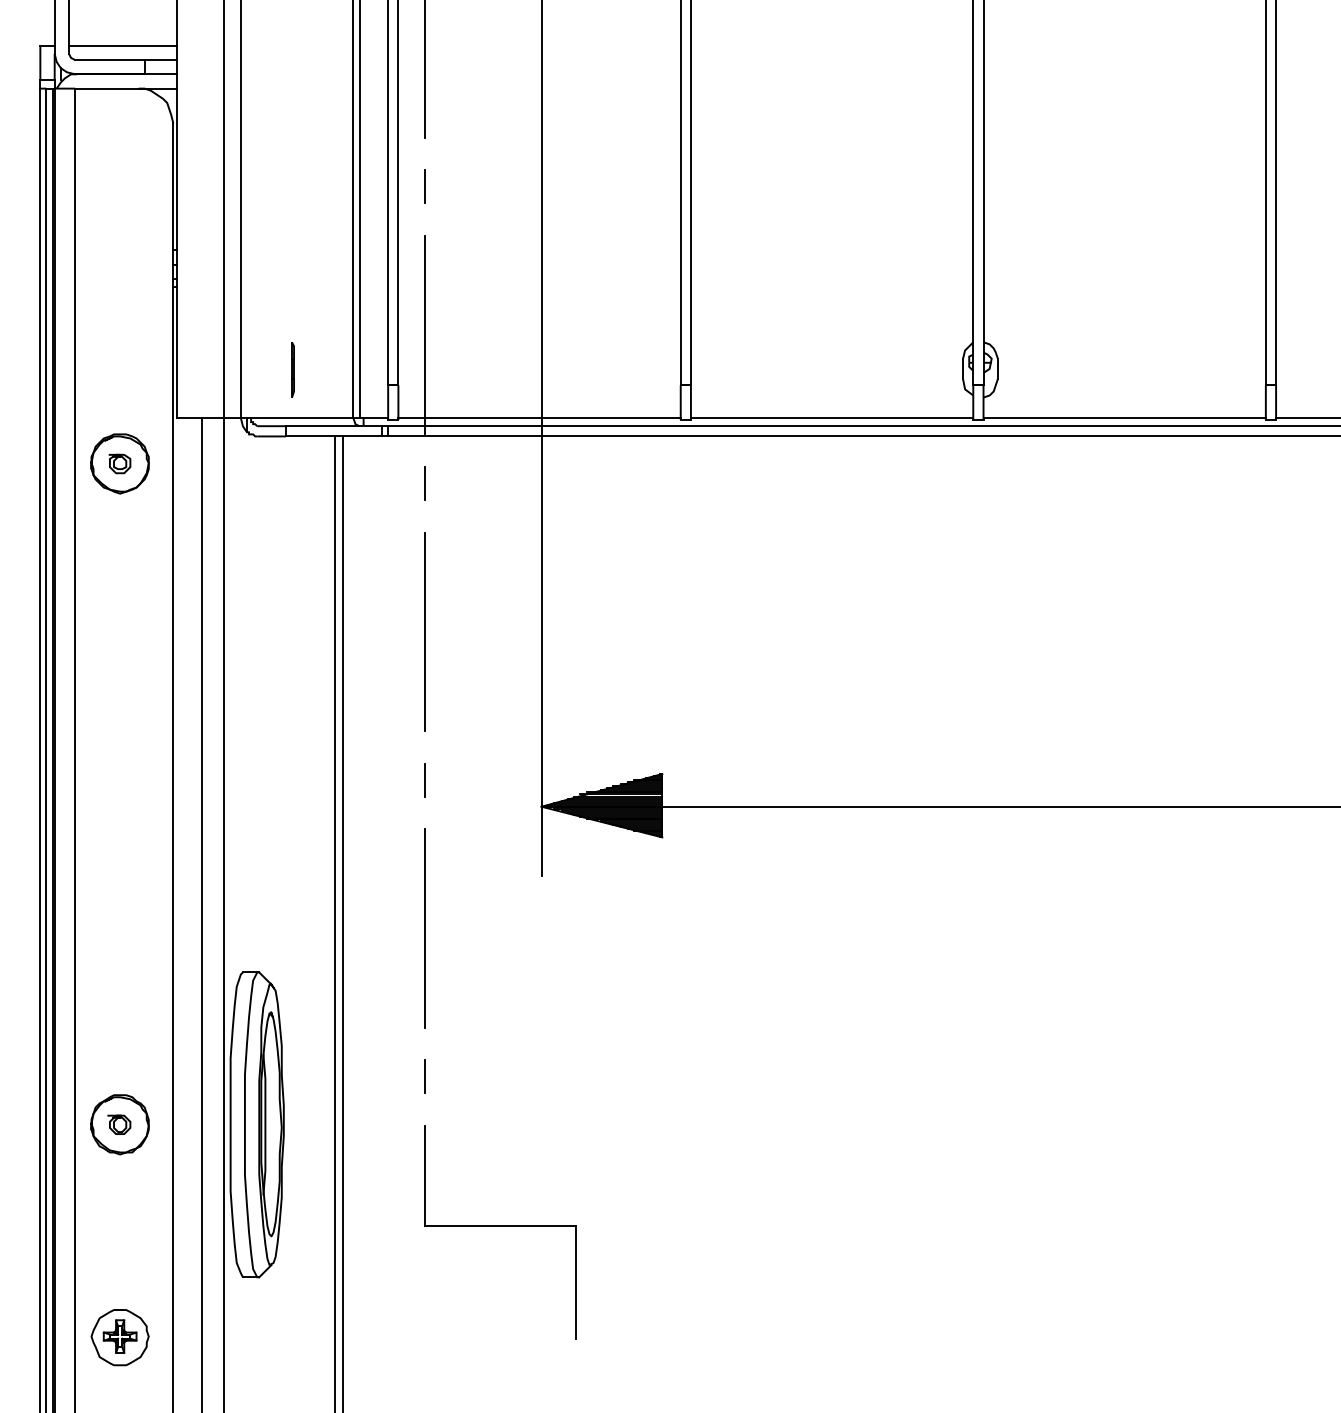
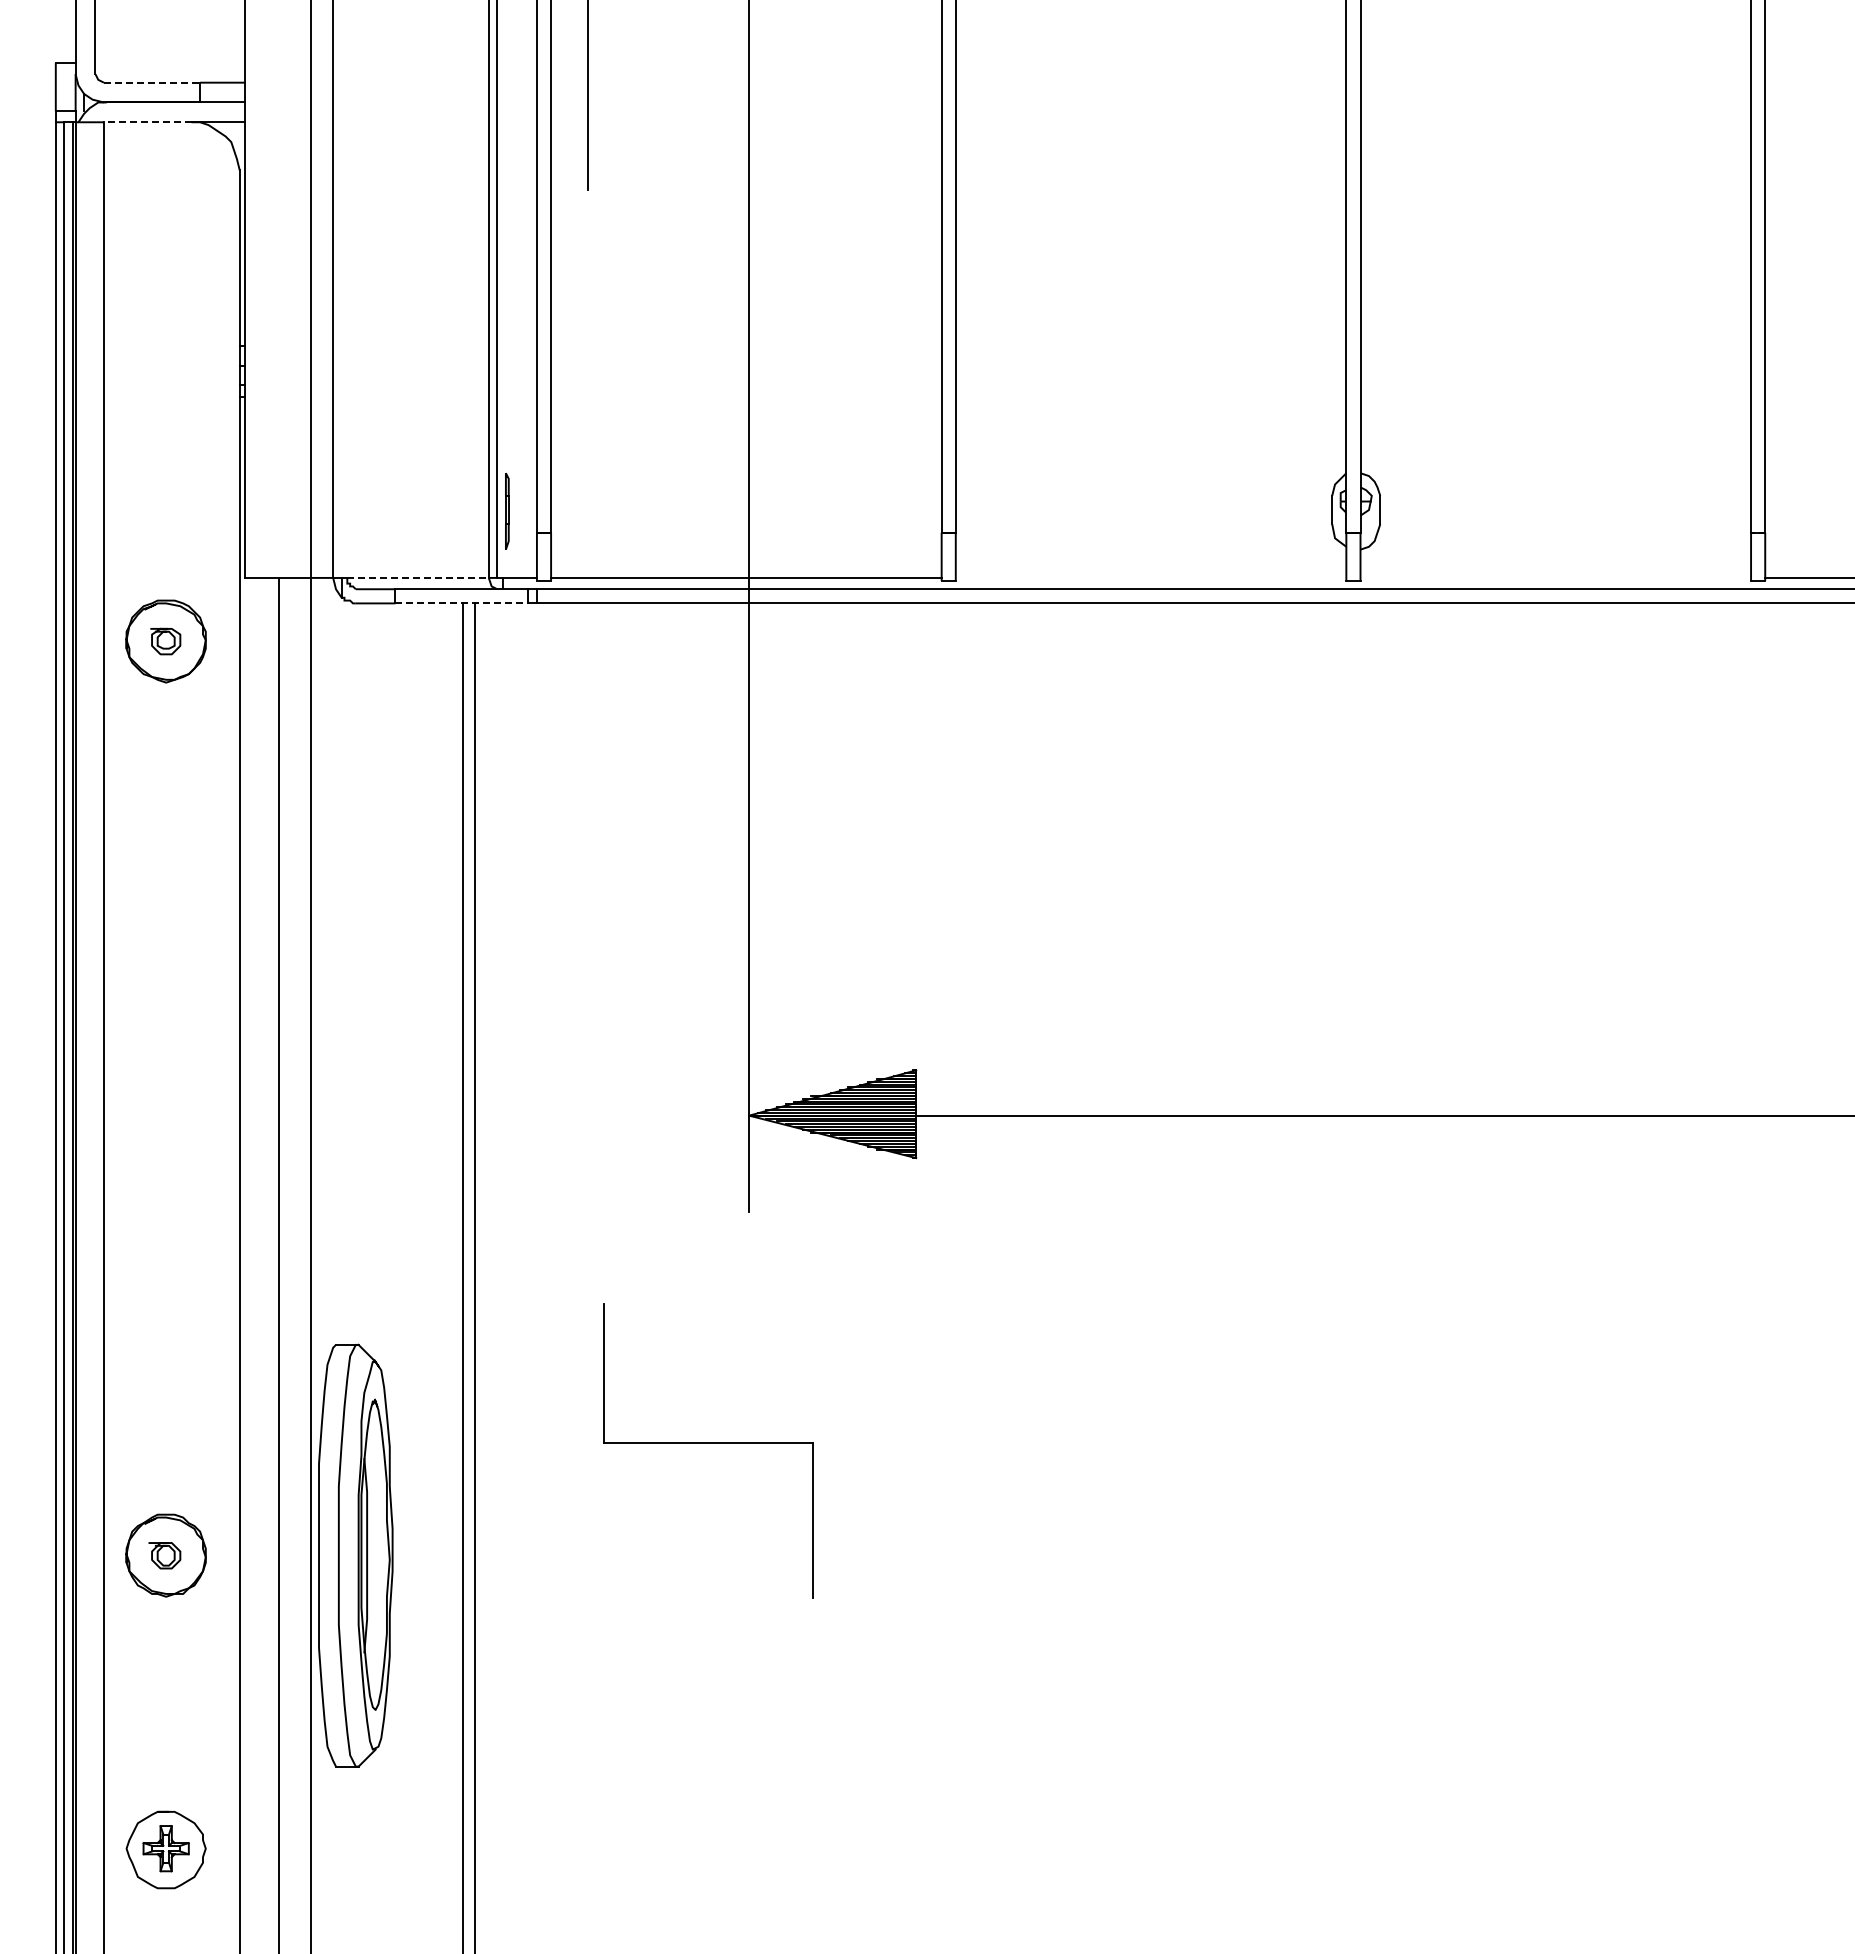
line: (123, 45) -> (170, 62), removed
line: (110, 59) -> (152, 82), solid -> dashed
line: (106, 88) -> (147, 122), solid -> dashed
line: (424, 186) -> (587, 257), removed
line: (424, 335) -> (587, 463), removed
line: (292, 369) -> (506, 511), moved
line: (302, 417) -> (418, 577), solid -> dashed
line: (831, 417) -> (1150, 577), removed
line: (1124, 417) -> (1555, 577), removed
line: (333, 436) -> (461, 603), solid -> dashed
line: (424, 483) -> (587, 668), removed
line: (424, 631) -> (587, 873), removed
line: (424, 779) -> (587, 1078), removed
line: (424, 928) -> (587, 1283), removed
line: (424, 1076) -> (587, 1488), removed
part: (500, 1226) -> (708, 1443), moved

